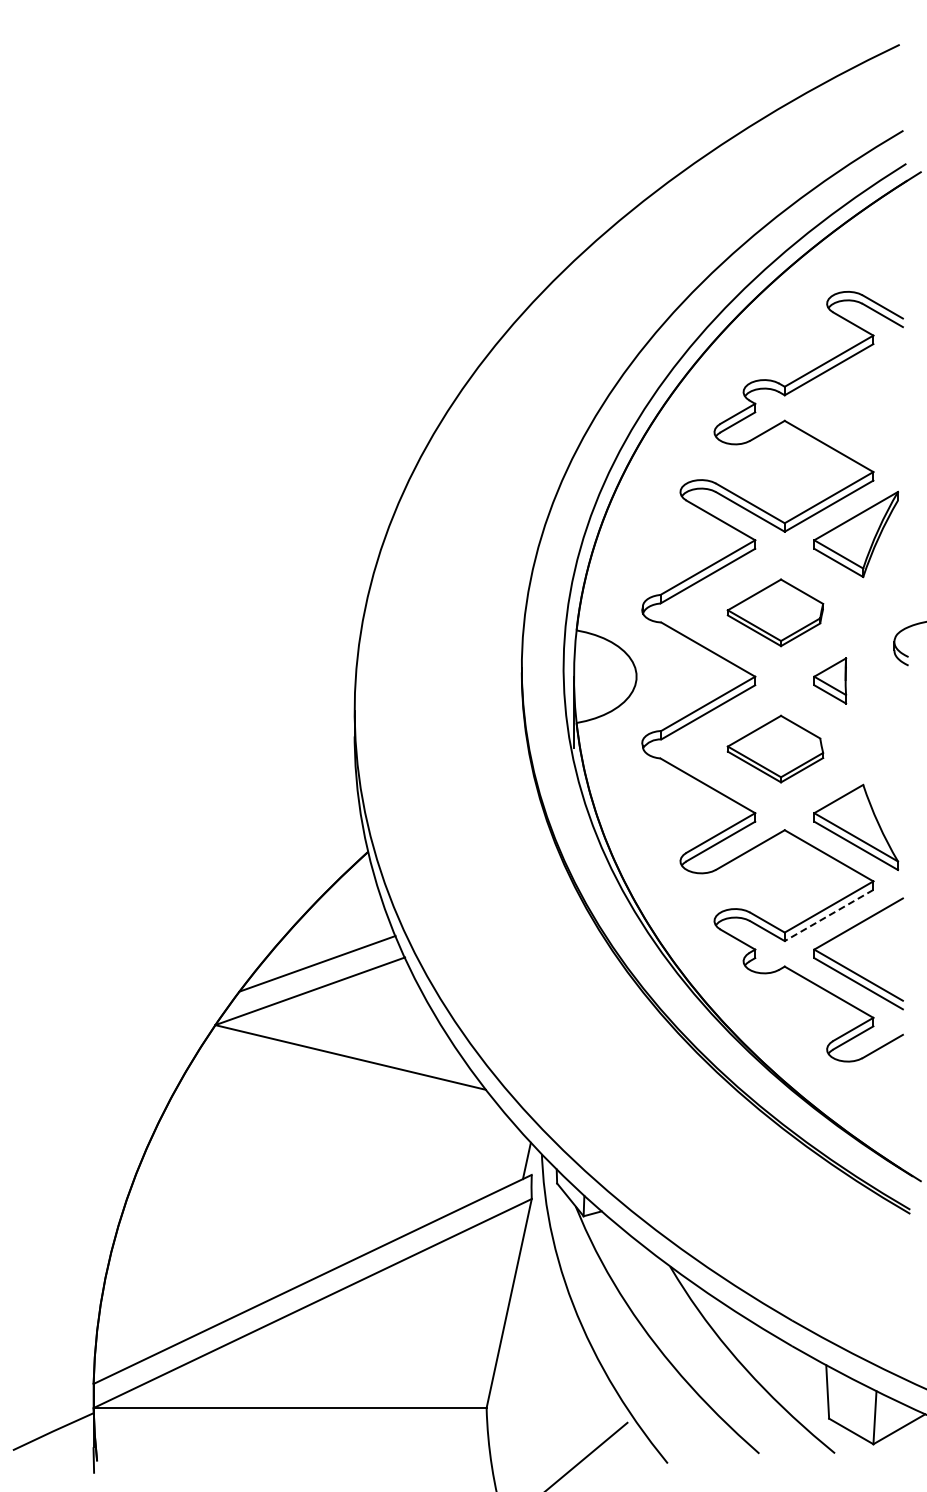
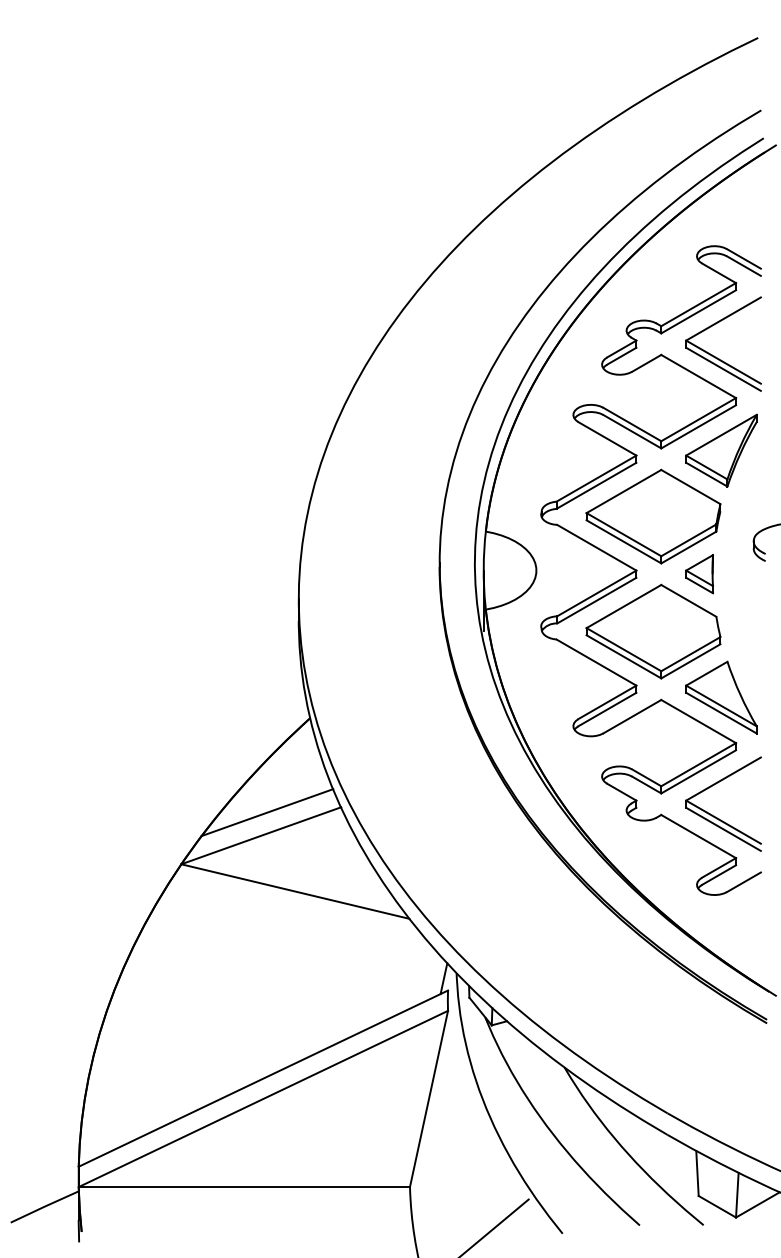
part: (847, 421) -> (714, 355), added
part: (775, 612) -> (653, 516), size x1.67
part: (775, 748) -> (653, 631), size x1.67
line: (828, 915) -> (698, 771), dashed -> solid

